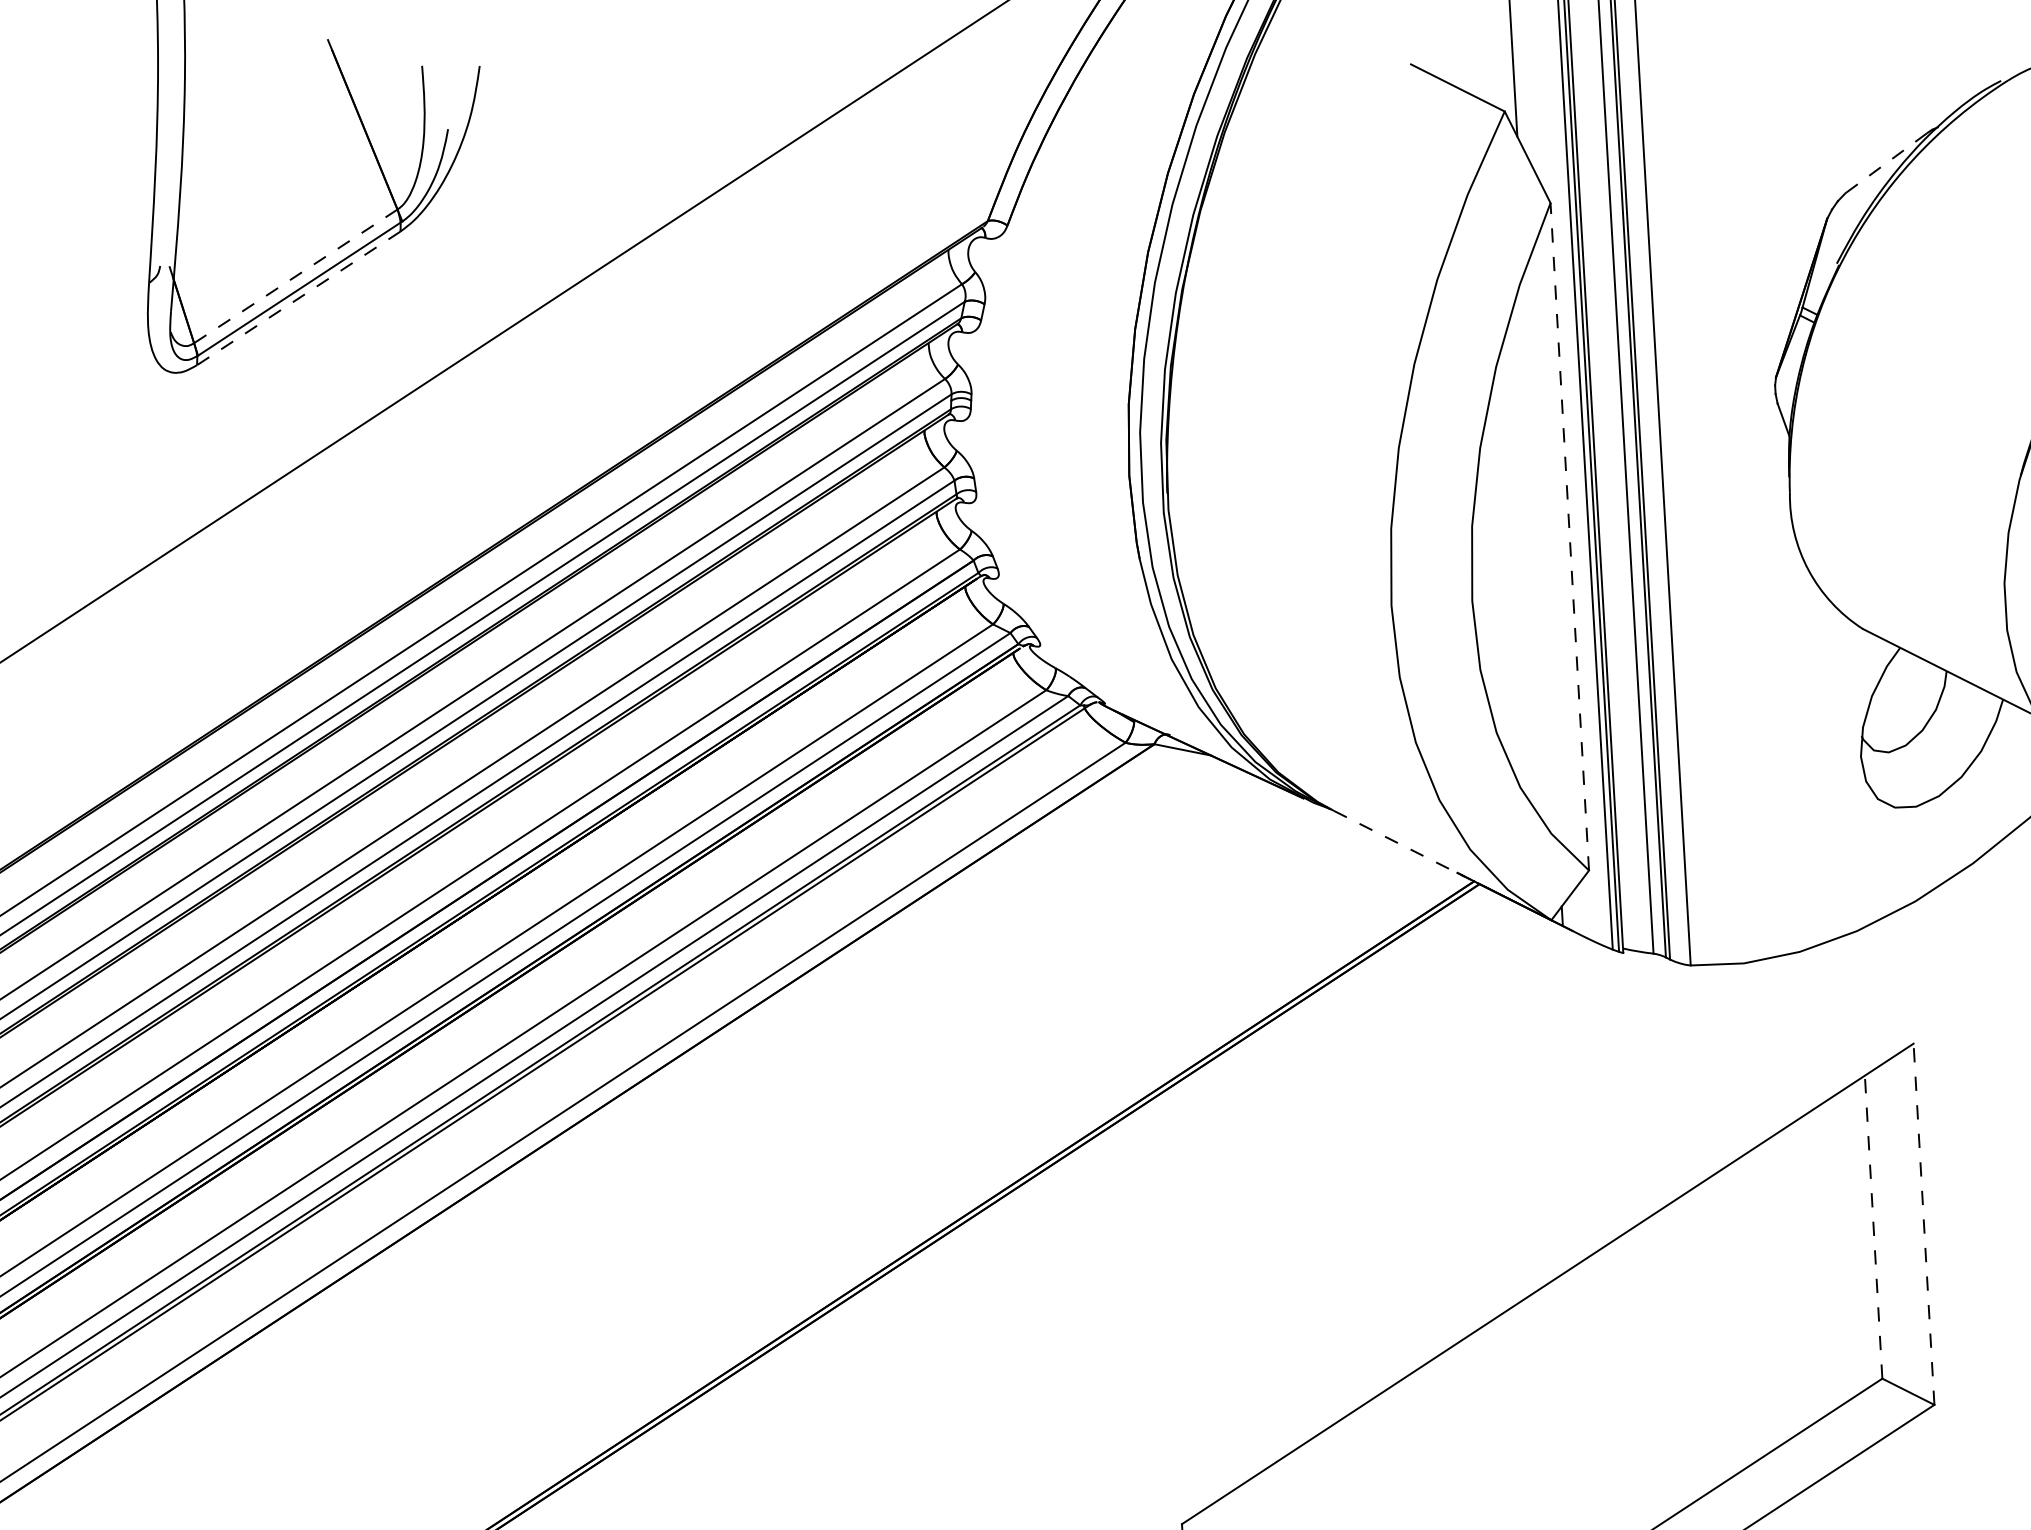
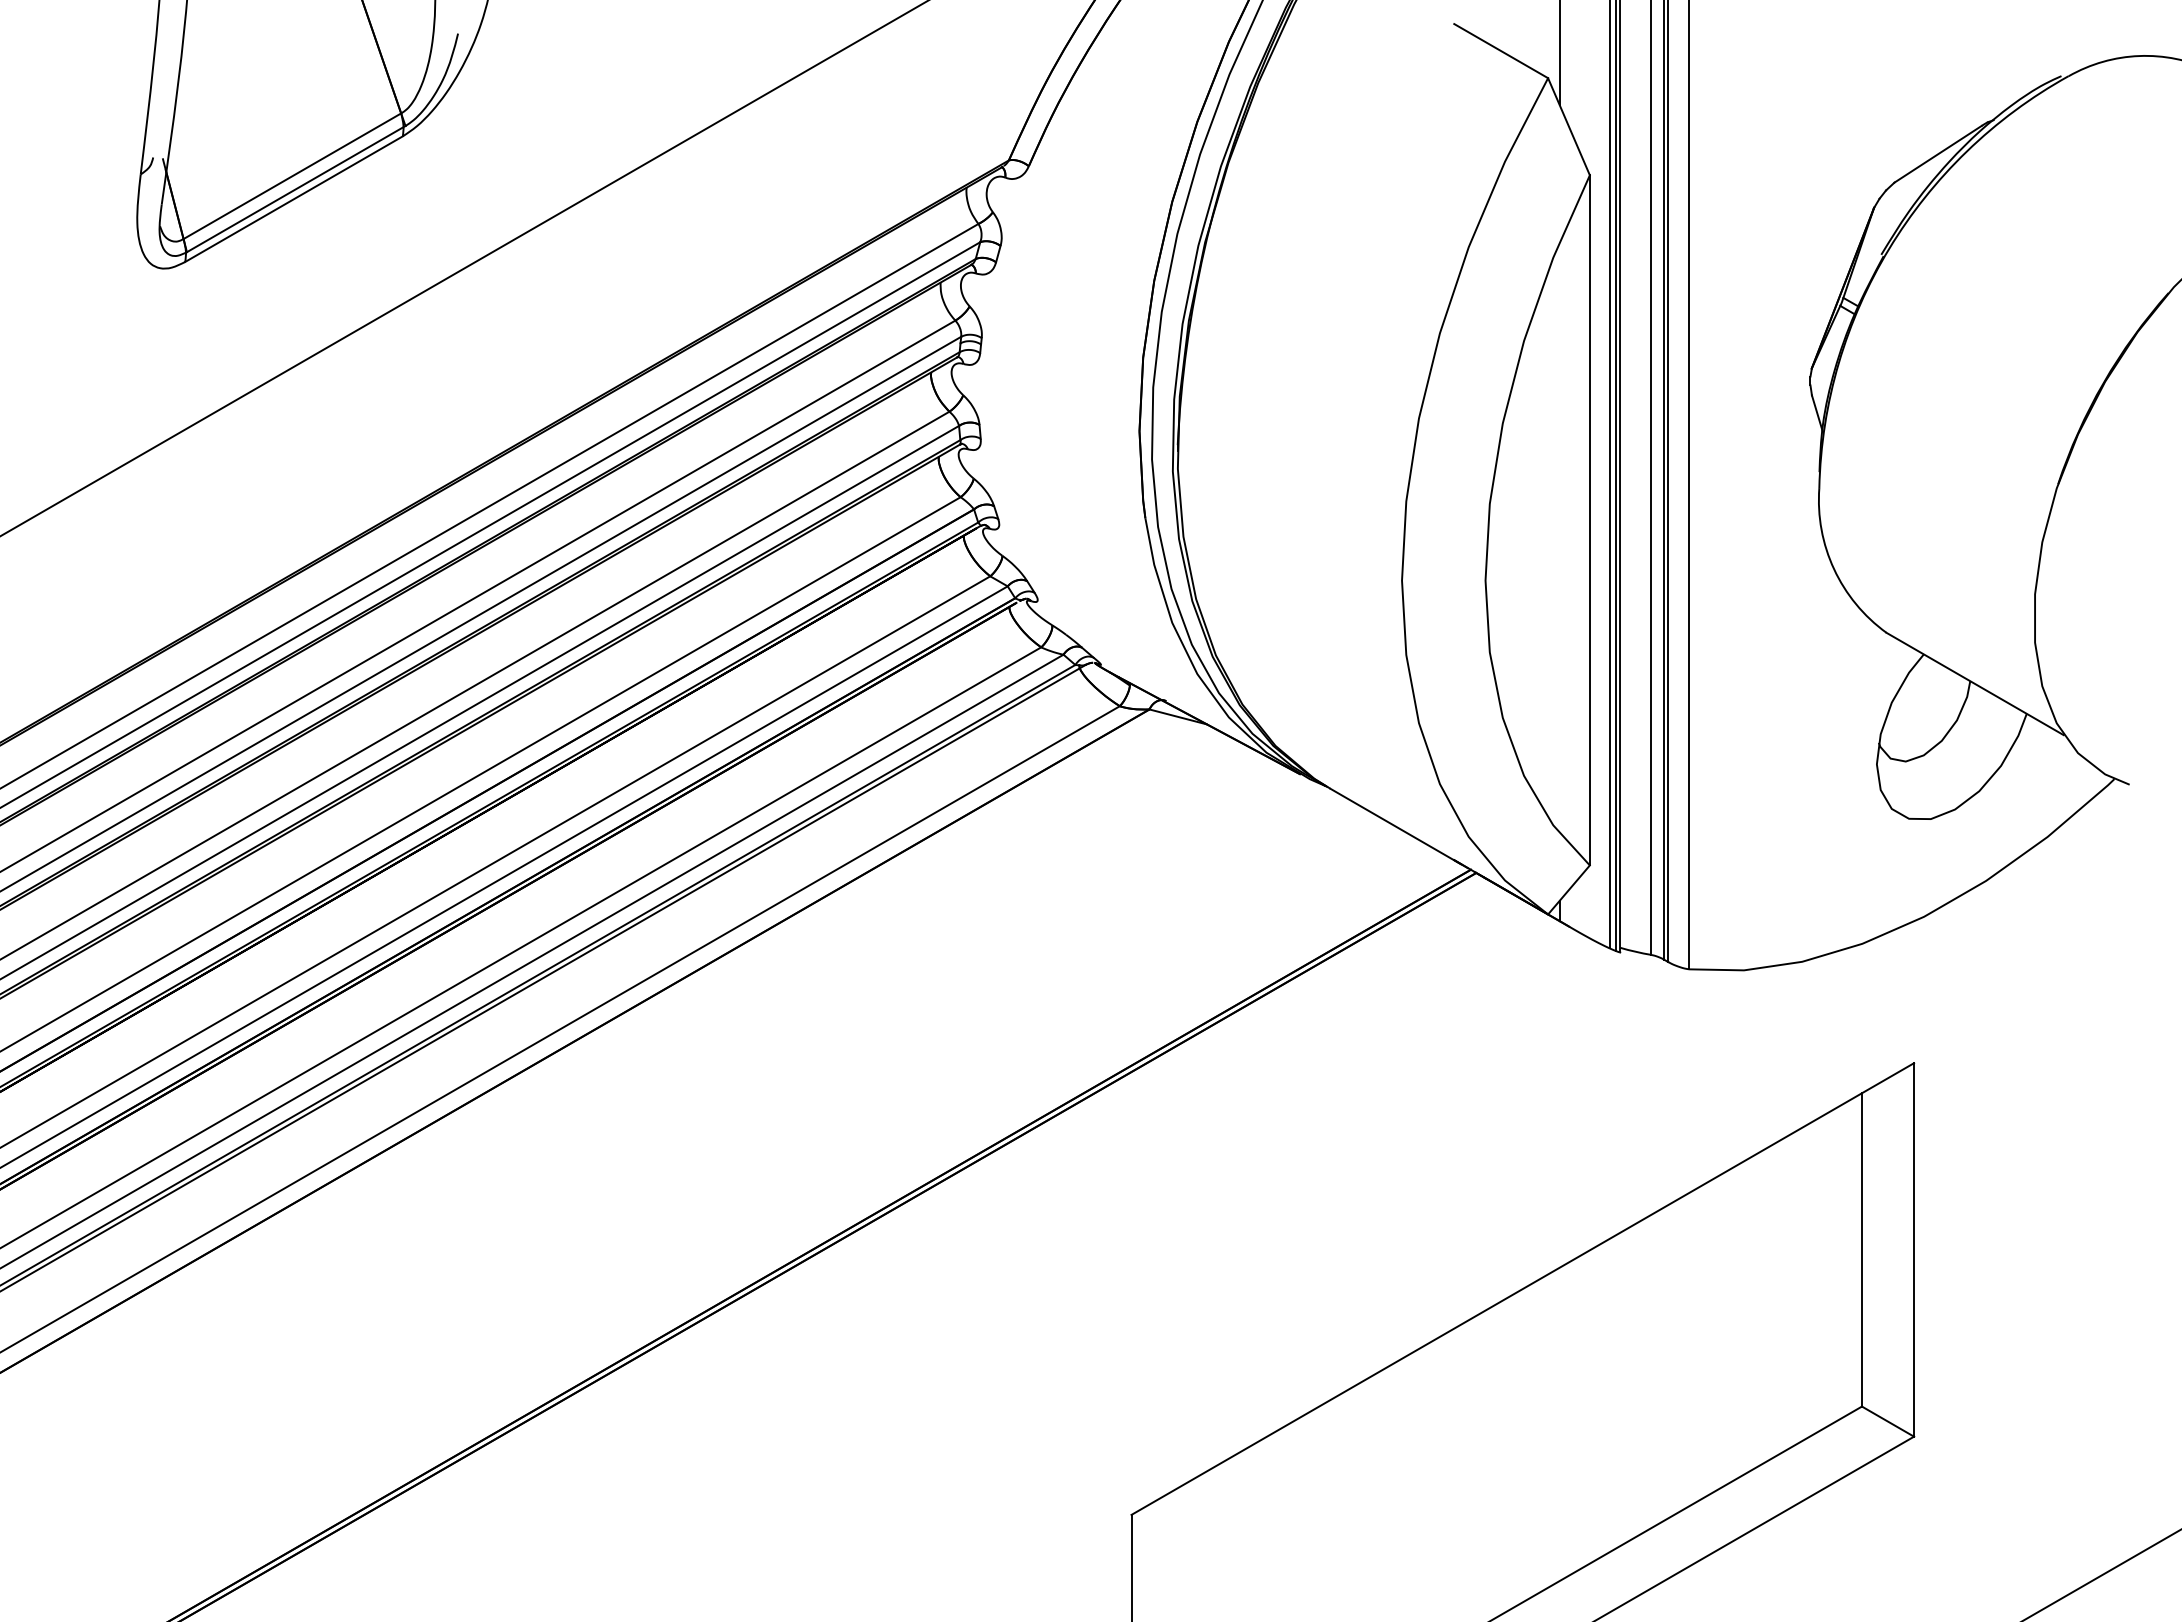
line: (1885, 163) -> (1937, 154), dashed -> solid
line: (295, 276) -> (292, 176), dashed -> solid
line: (299, 298) -> (294, 199), dashed -> solid
line: (1569, 535) -> (1589, 519), dashed -> solid
line: (1399, 843) -> (1396, 826), dashed -> solid
line: (1924, 1223) -> (1914, 1249), dashed -> solid
line: (1873, 1226) -> (1861, 1249), dashed -> solid

